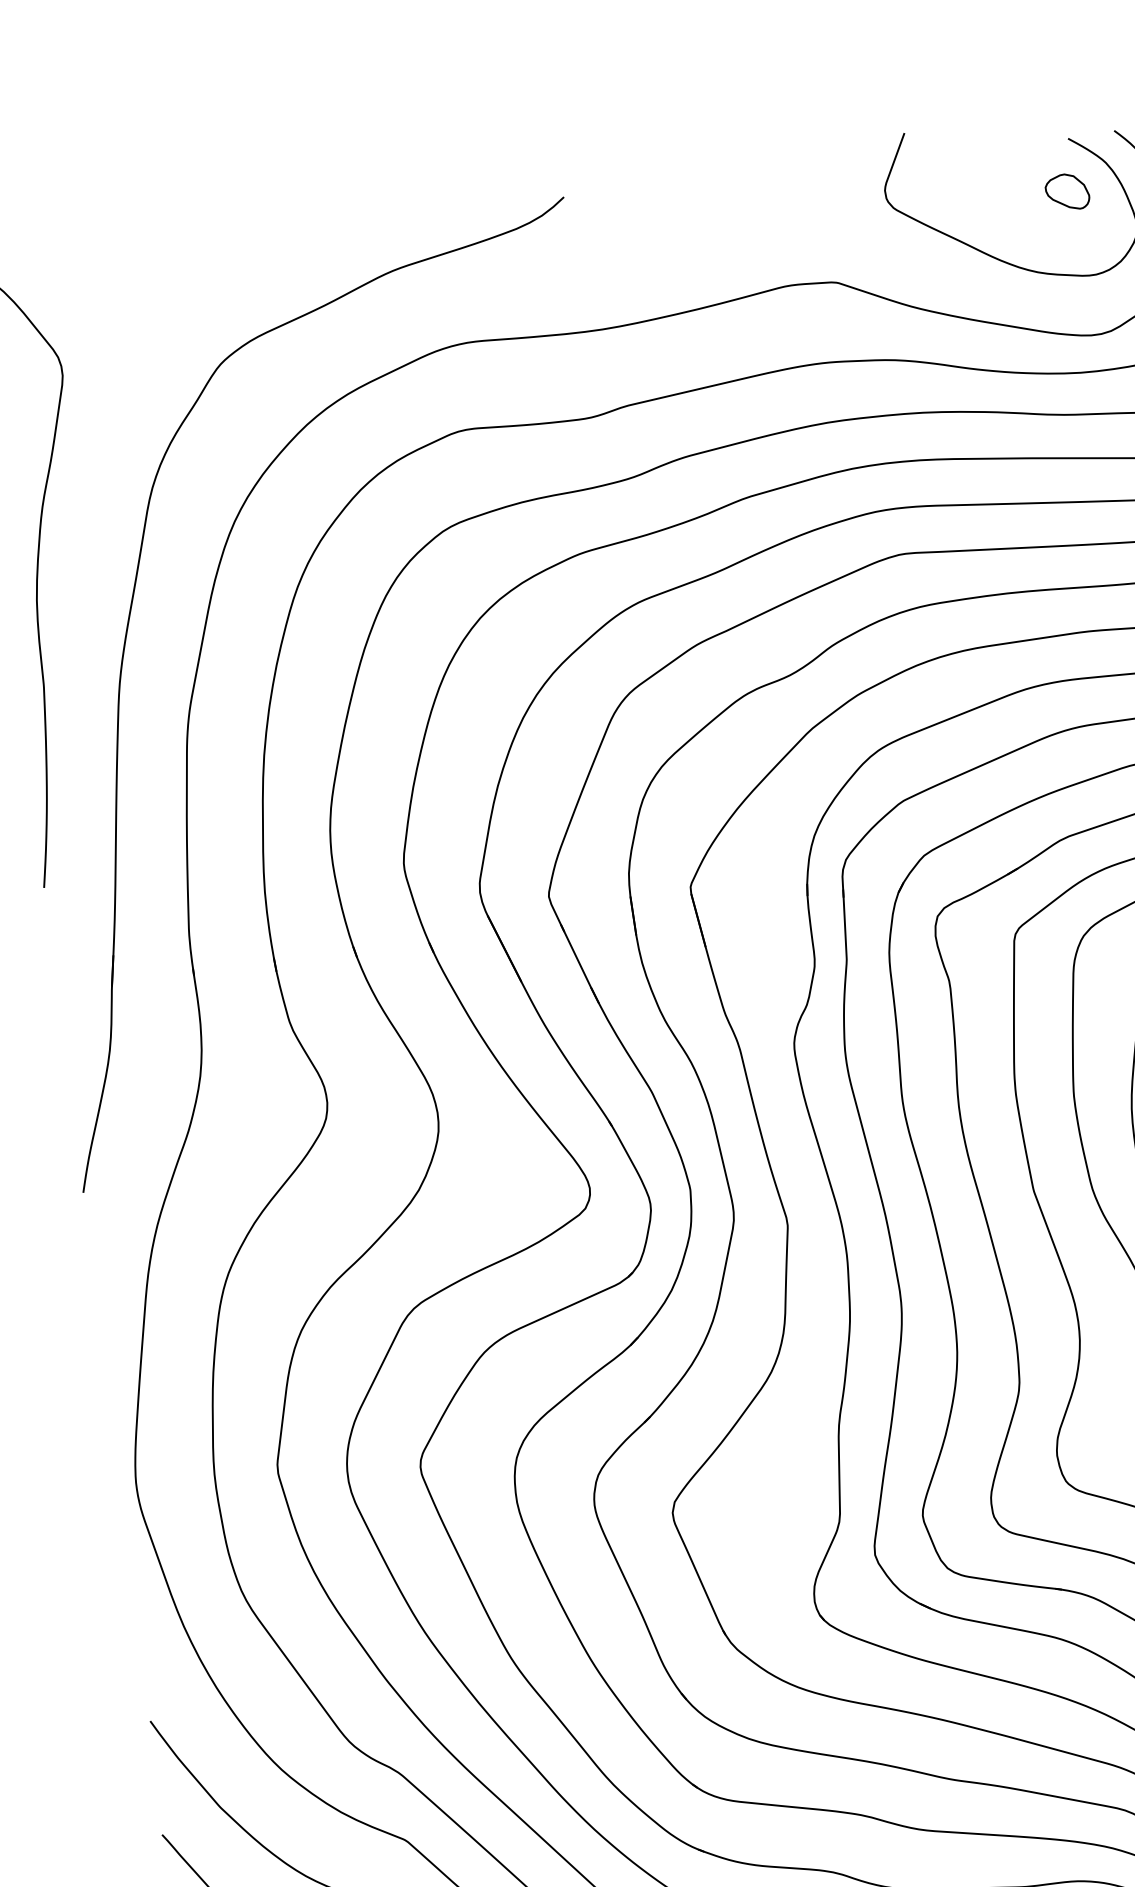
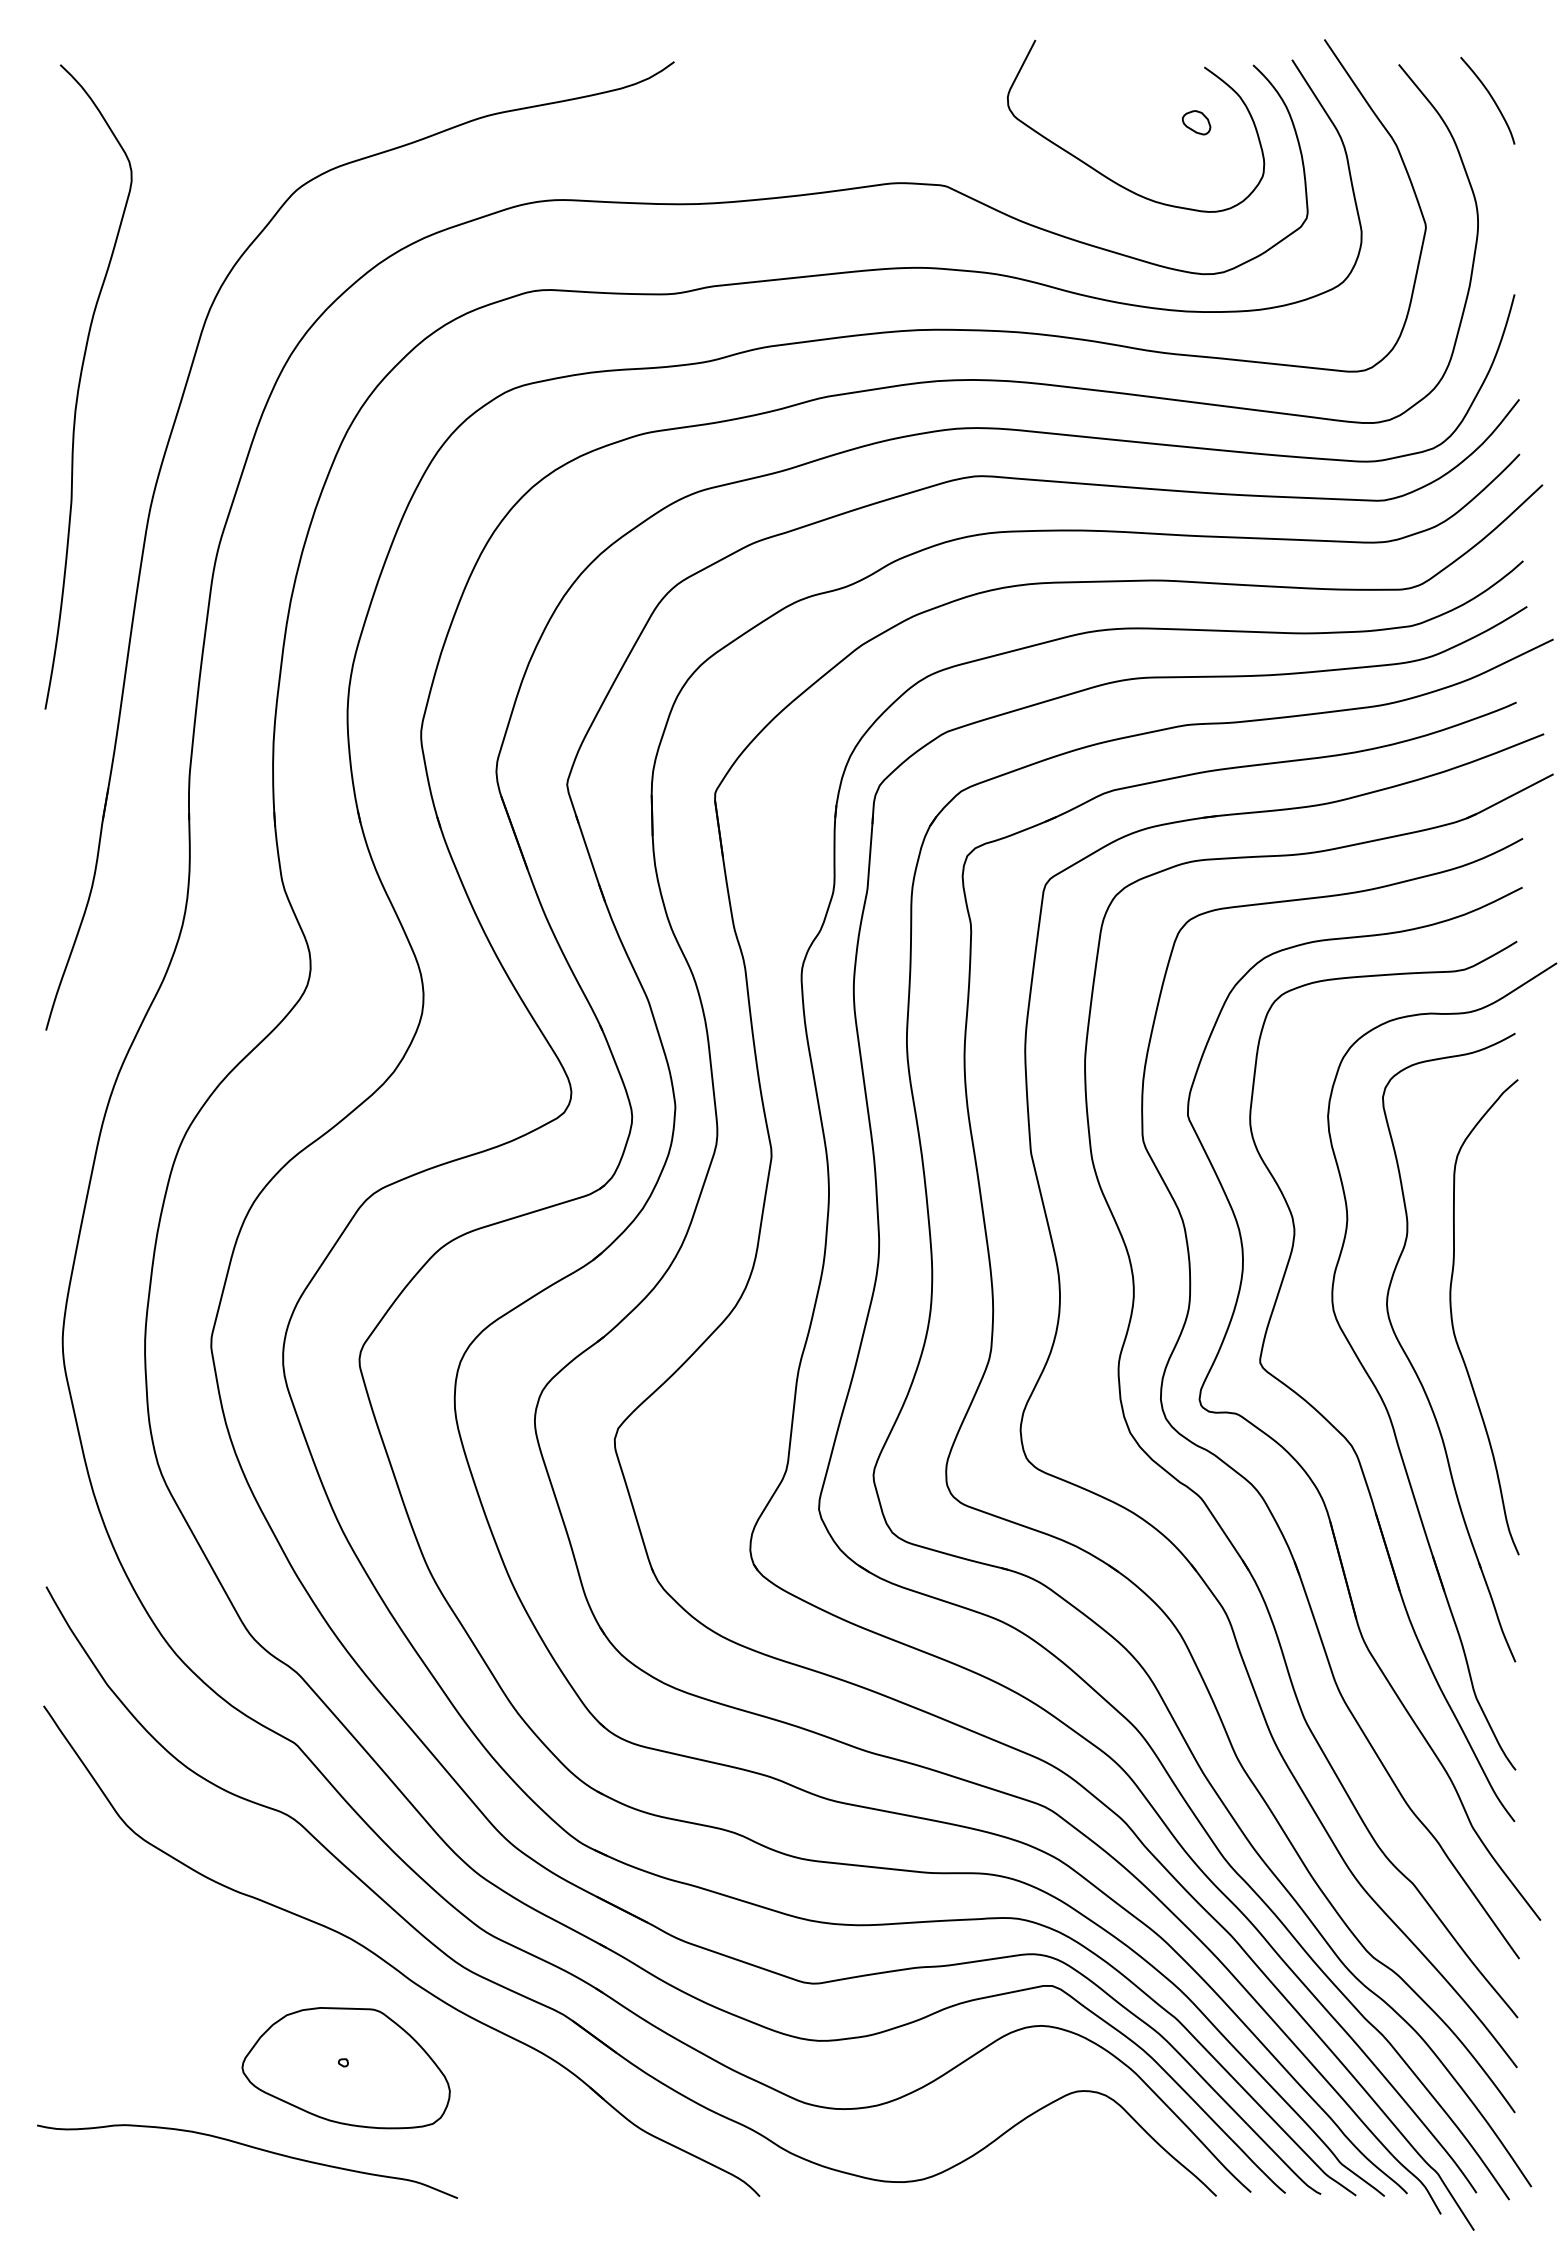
part: (1067, 192) -> (1196, 122), size x0.62

